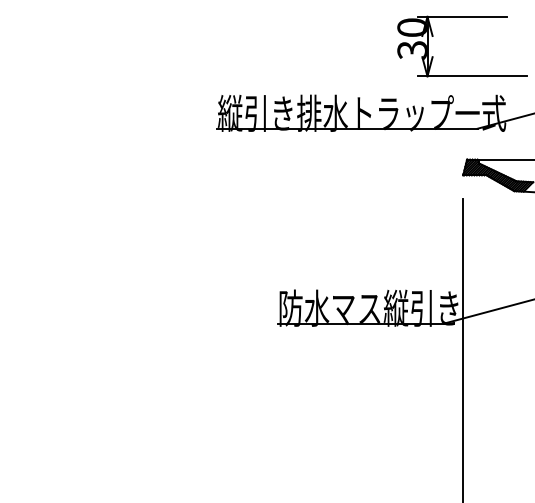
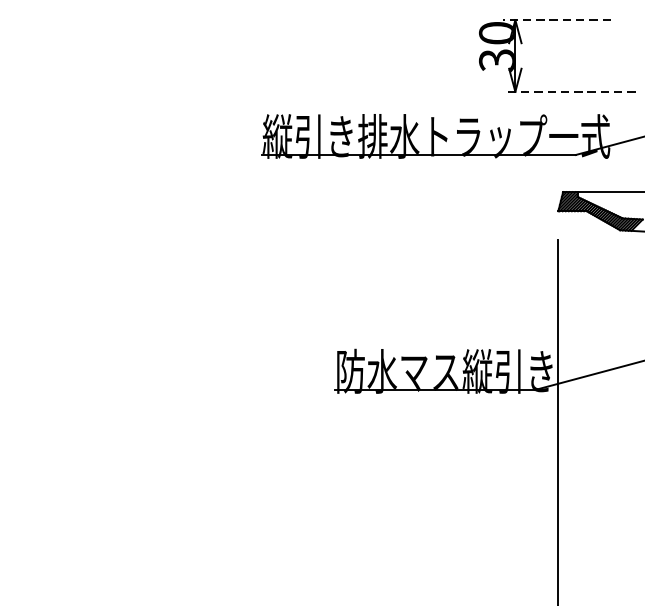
line: (462, 16) -> (557, 19), solid -> dashed
line: (472, 76) -> (569, 92), solid -> dashed

